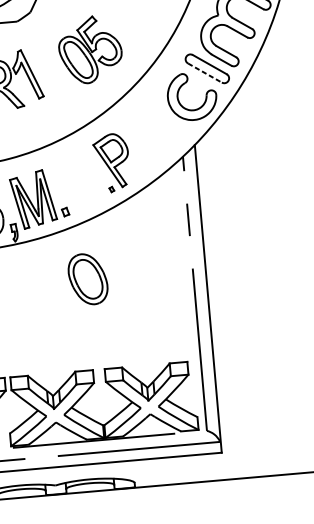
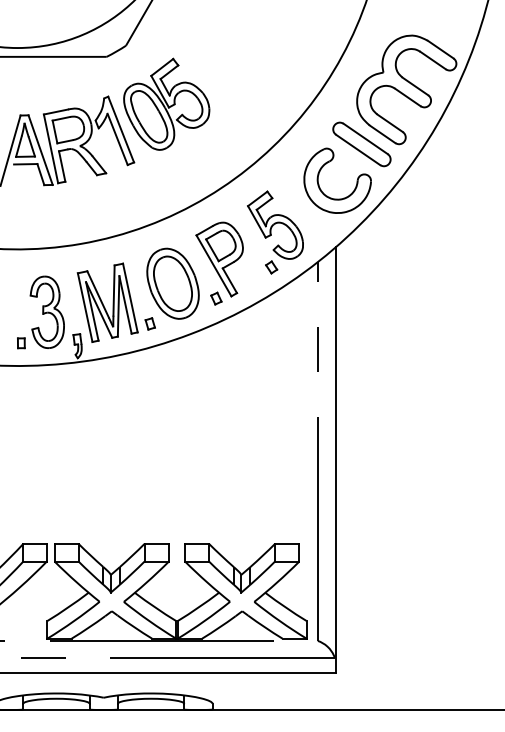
part: (90, 49) -> (166, 103), moved
line: (205, 72) -> (358, 149), dashed -> solid
part: (150, 138) -> (275, 232), added
part: (111, 189) -> (216, 298), size x1.67
part: (87, 279) -> (172, 283), moved

